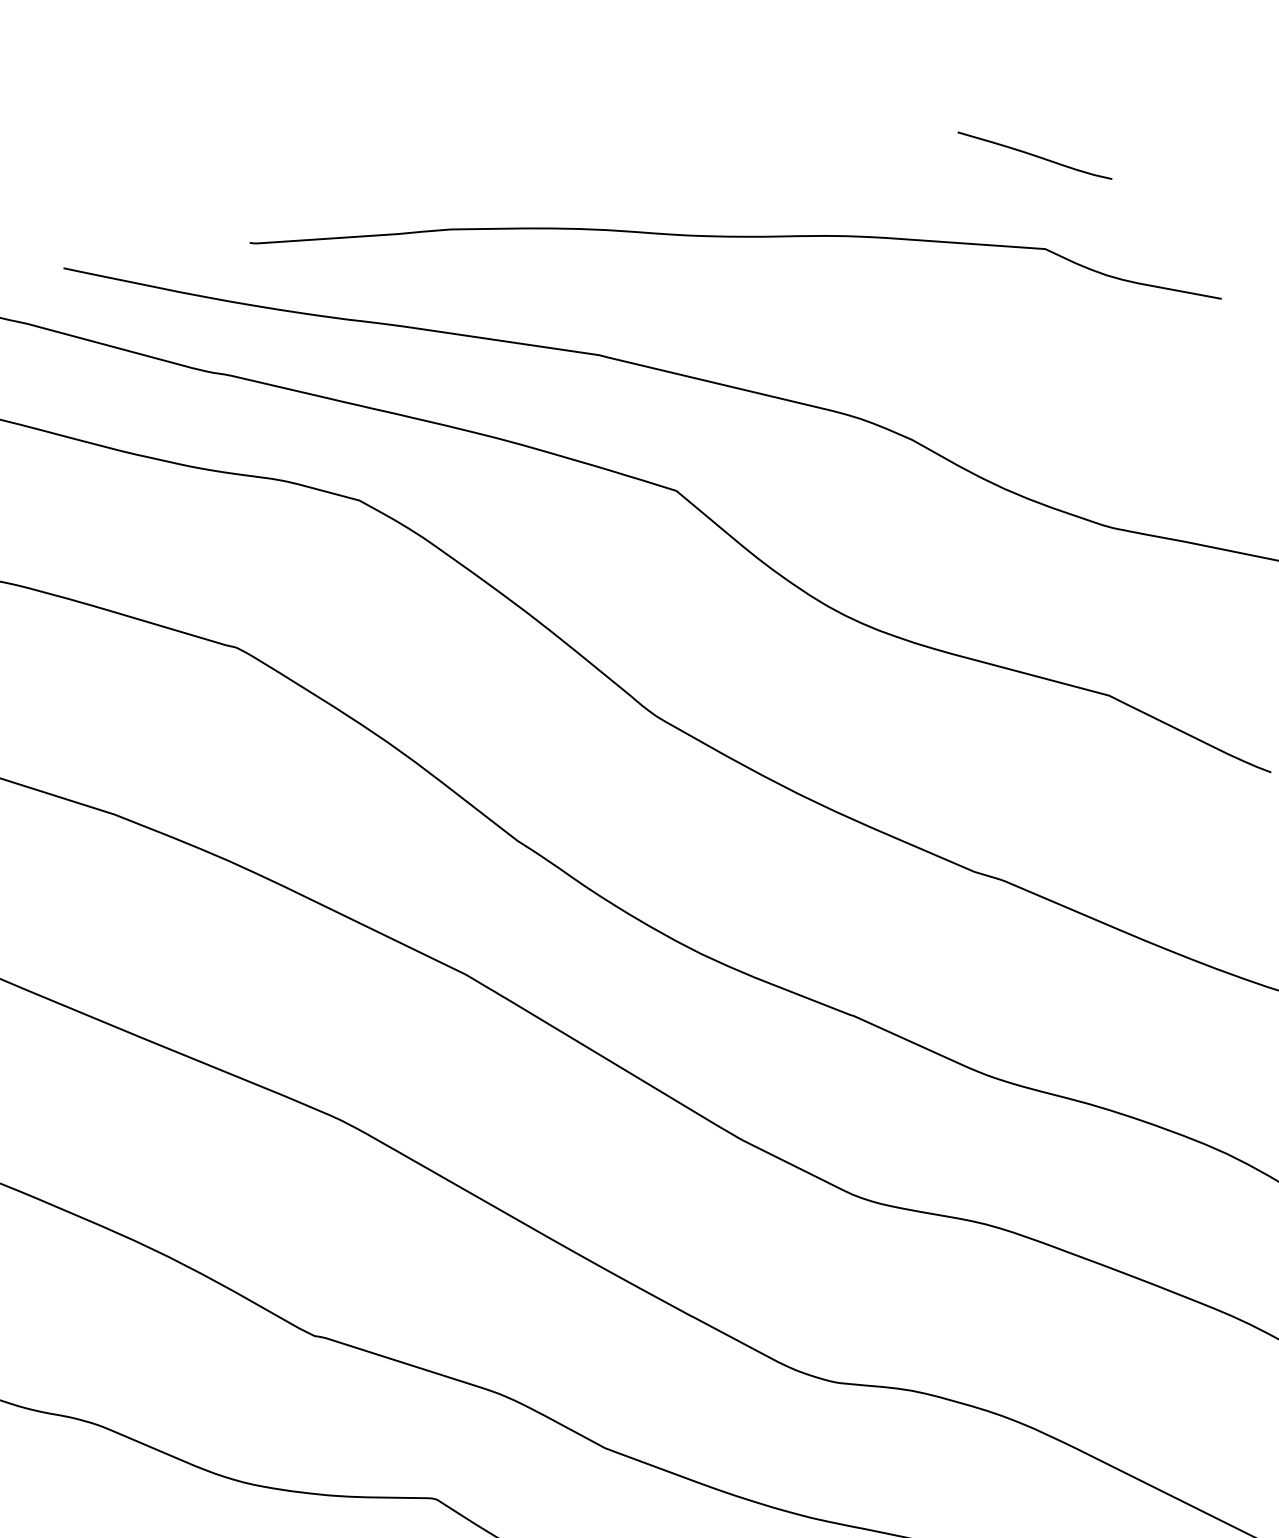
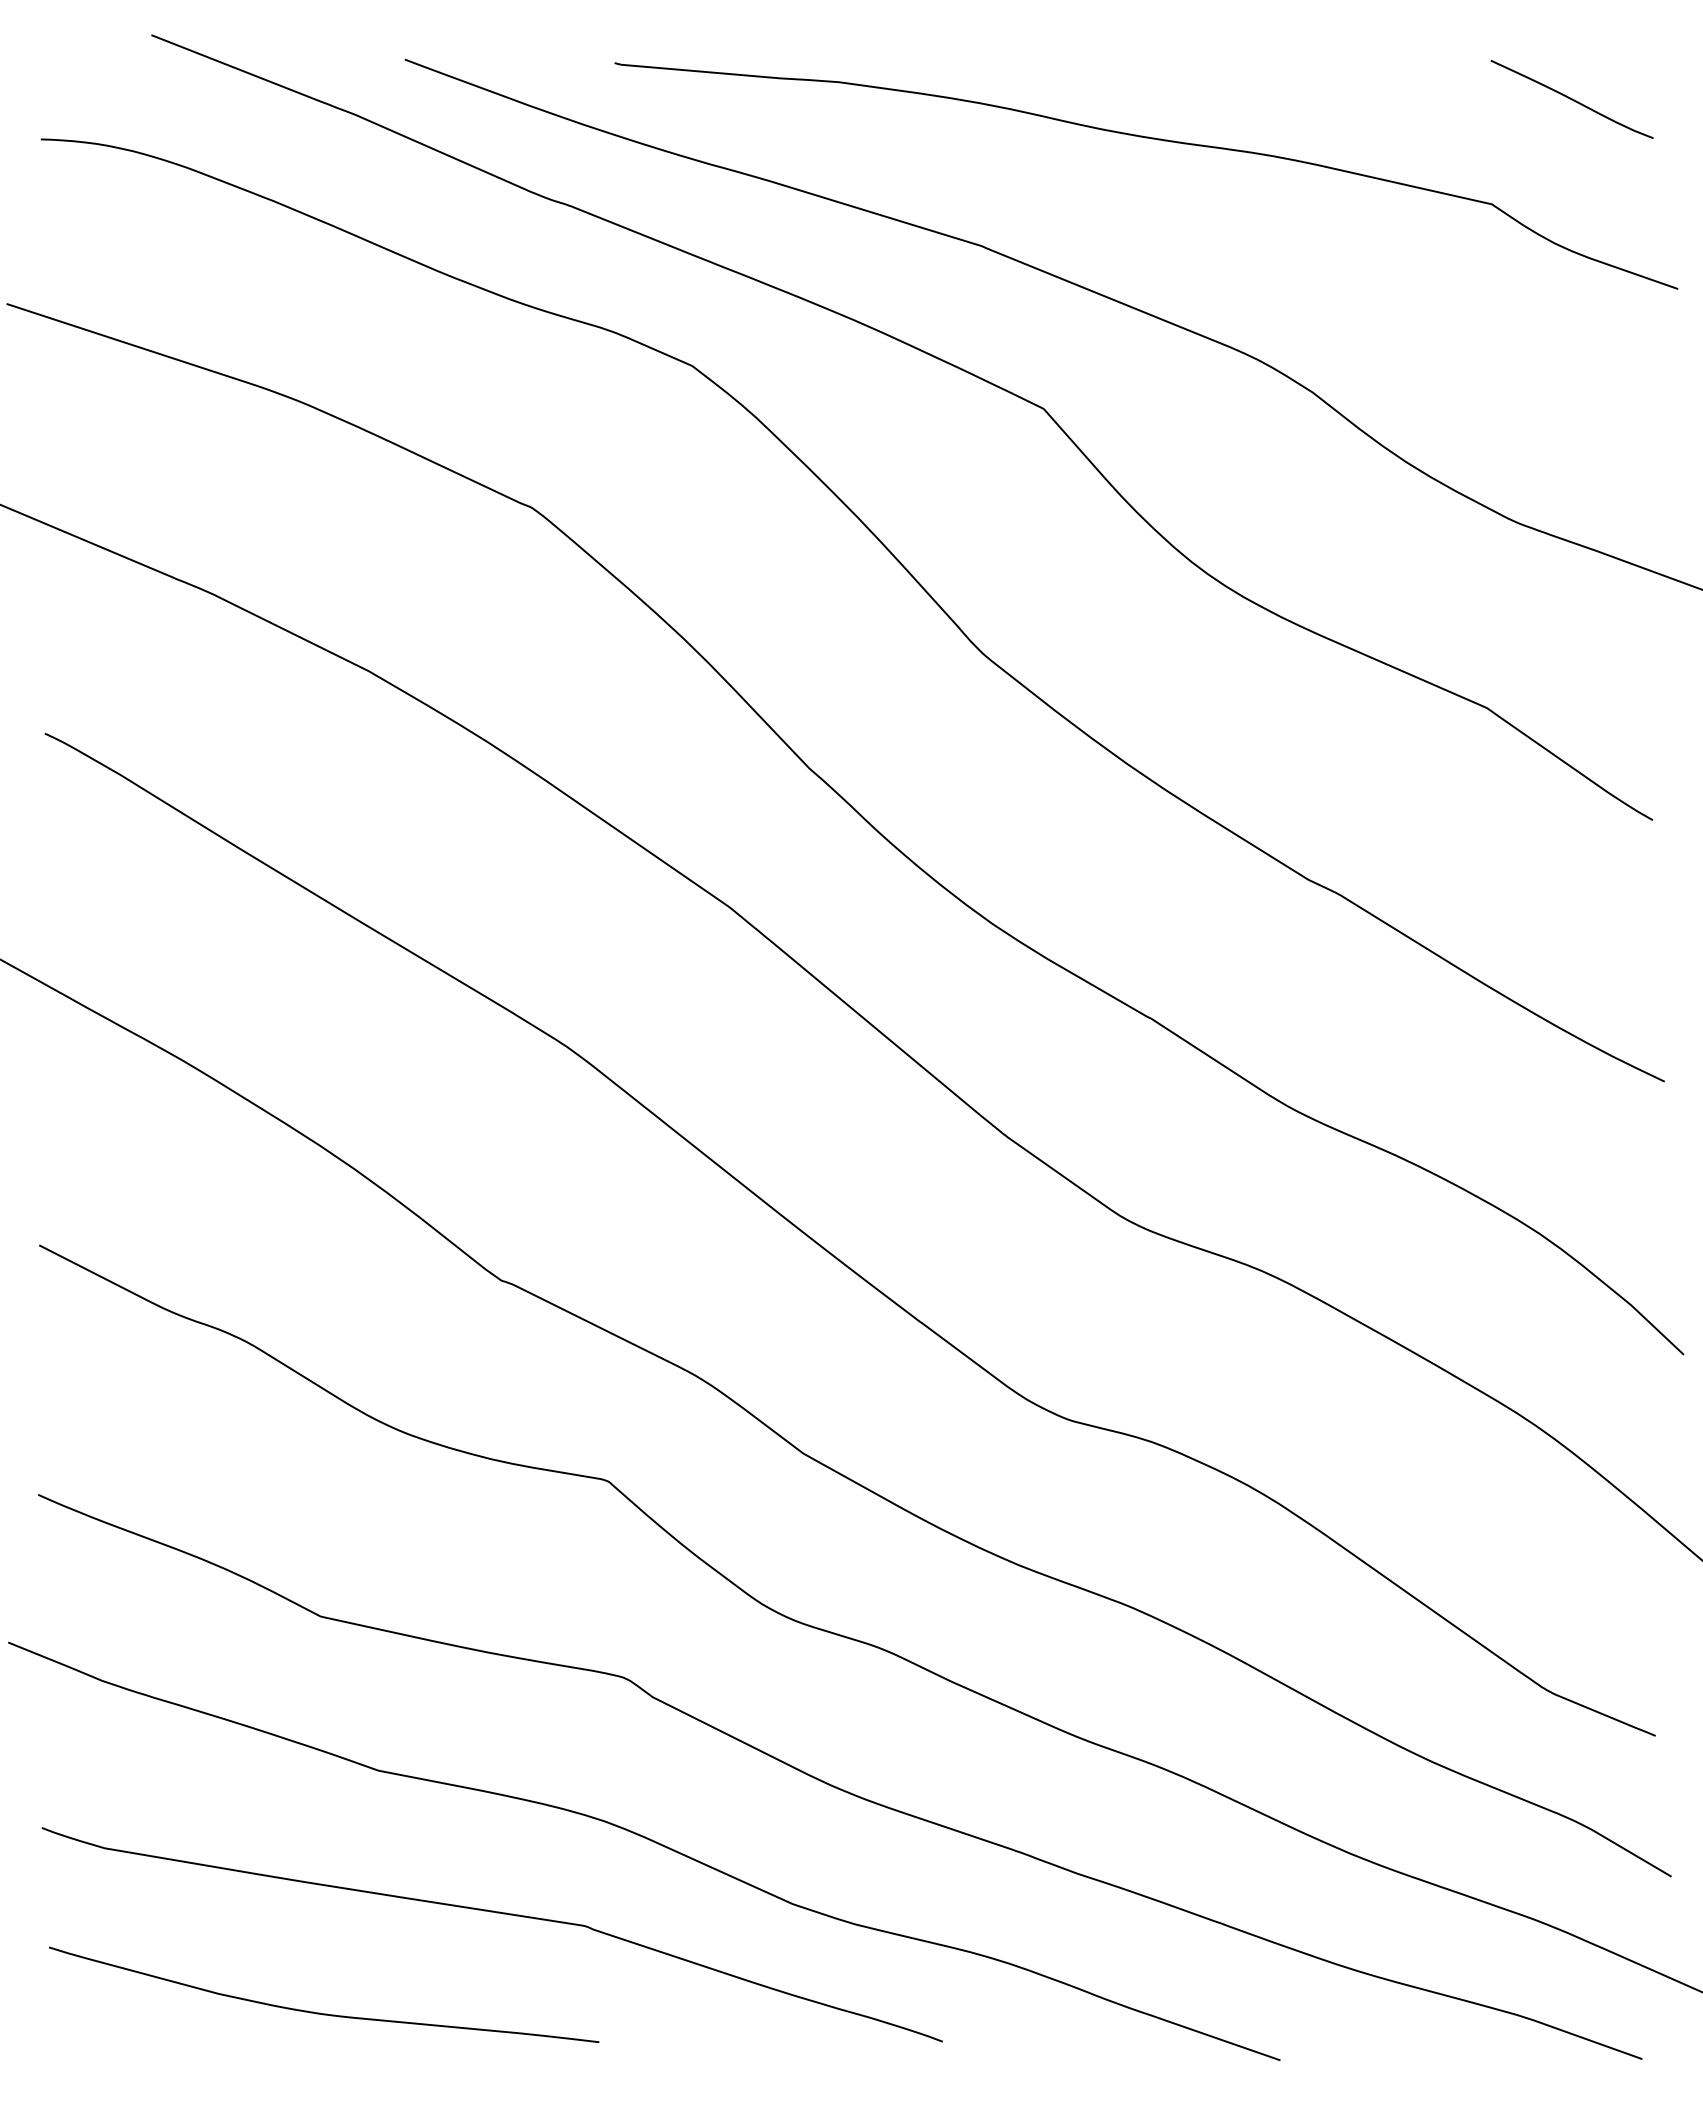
curve: (1034, 155) -> (1571, 99), moved

